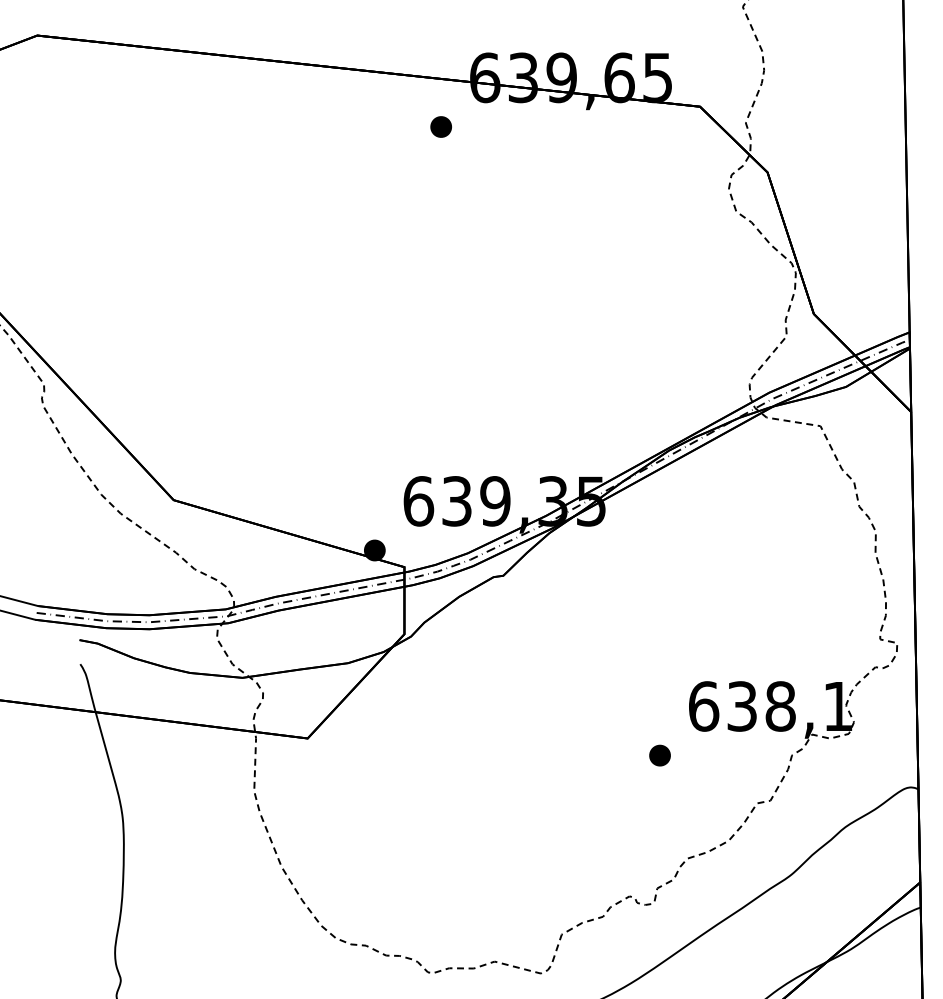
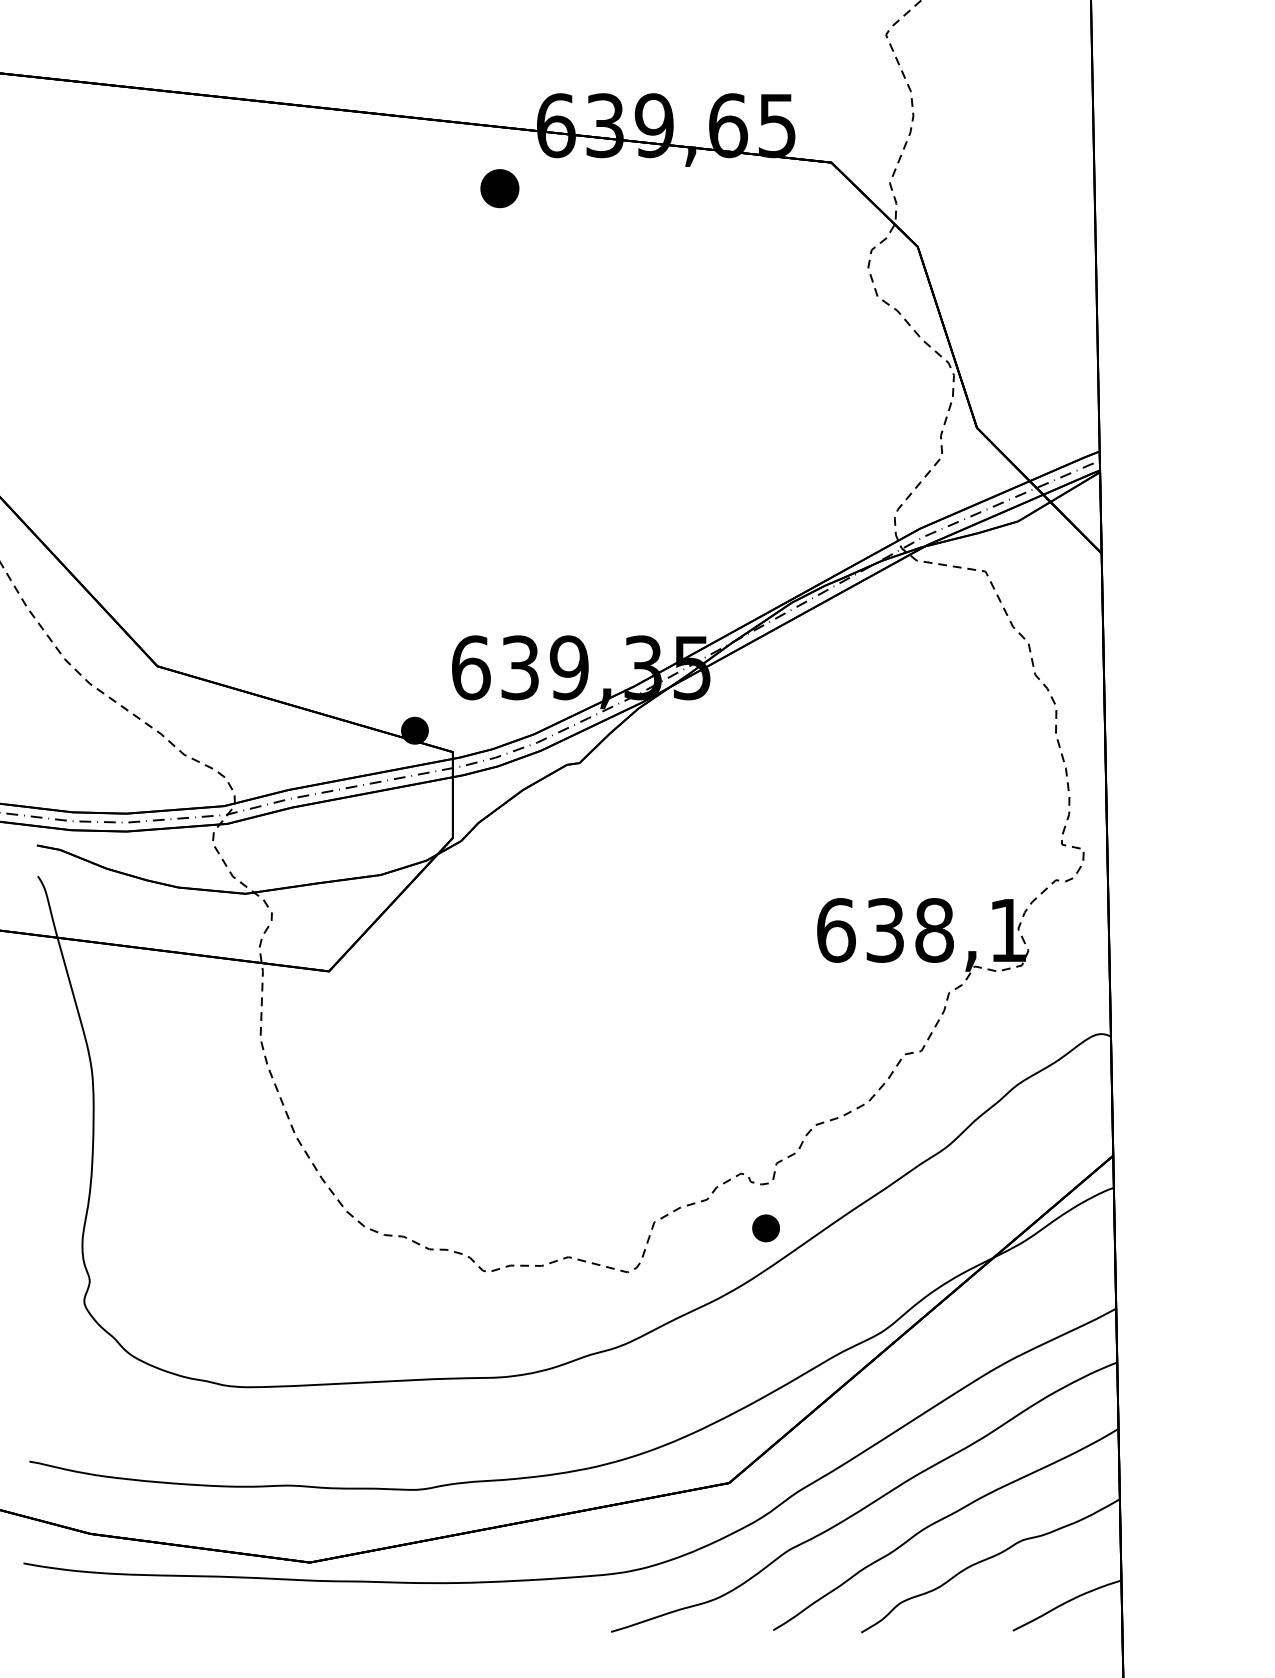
part: (440, 126) -> (499, 188), size x1.4
part: (659, 755) -> (765, 1228), moved

